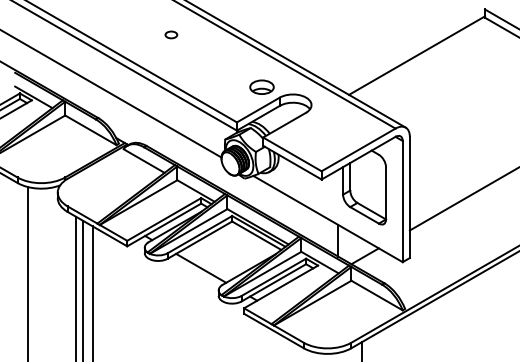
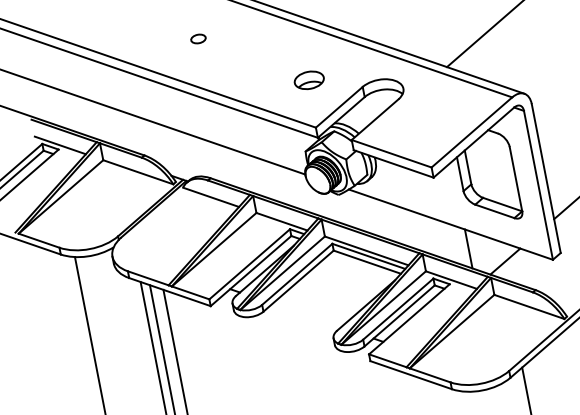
part: (171, 34) -> (198, 38), moved
part: (261, 86) -> (308, 79), moved
line: (201, 267) -> (306, 314), removed

